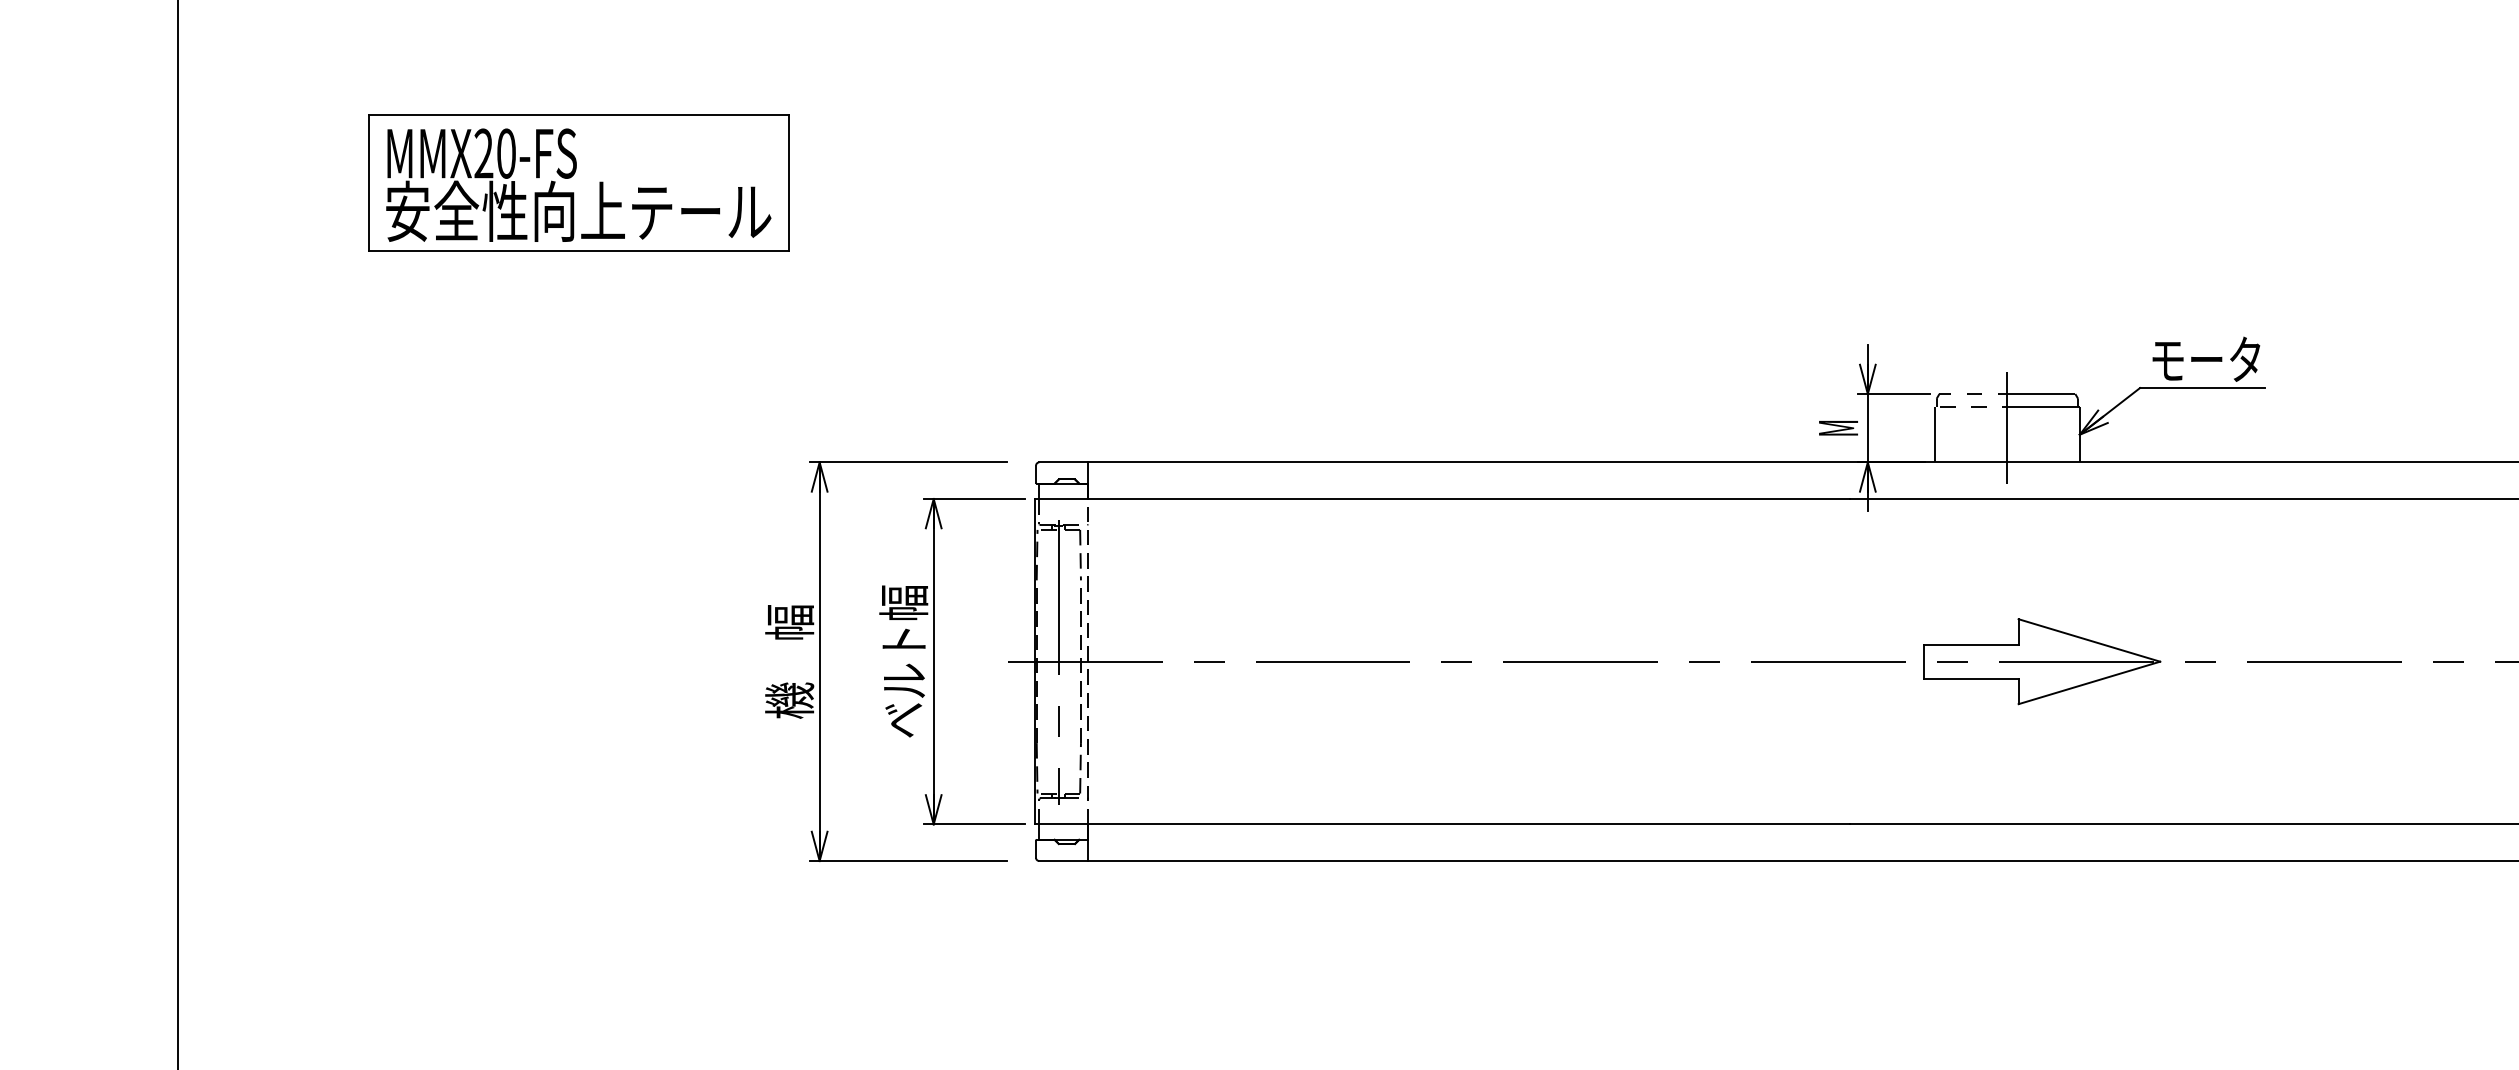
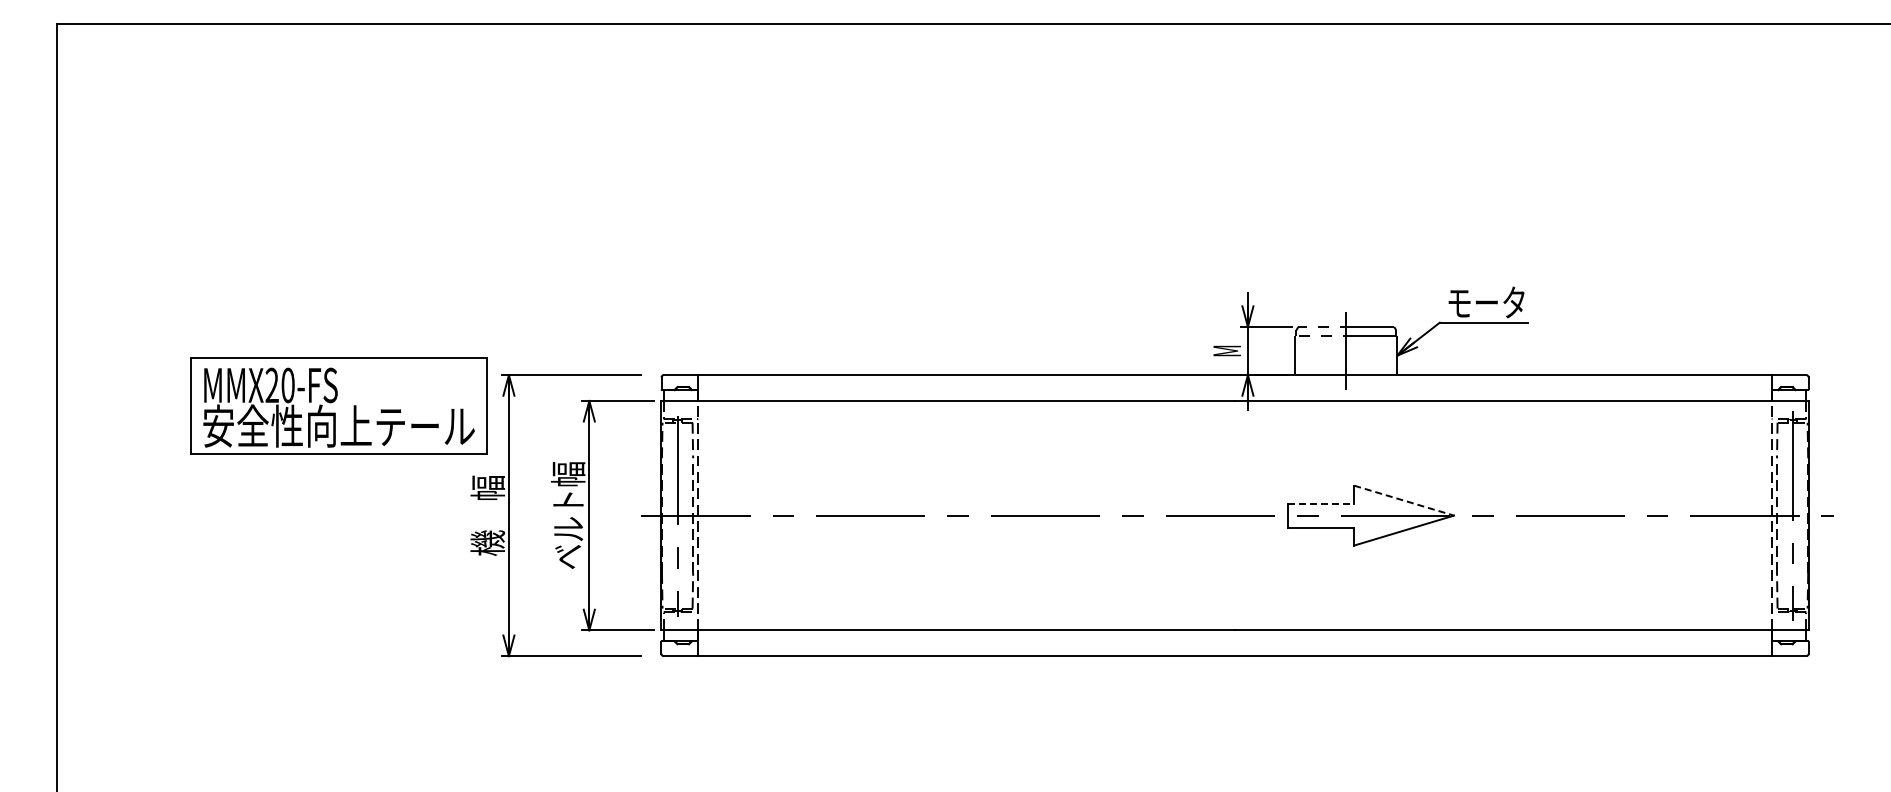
part: (577, 182) -> (338, 405), moved
line: (2089, 640) -> (1404, 500), solid -> dashed
line: (1972, 644) -> (1321, 503), solid -> dashed

